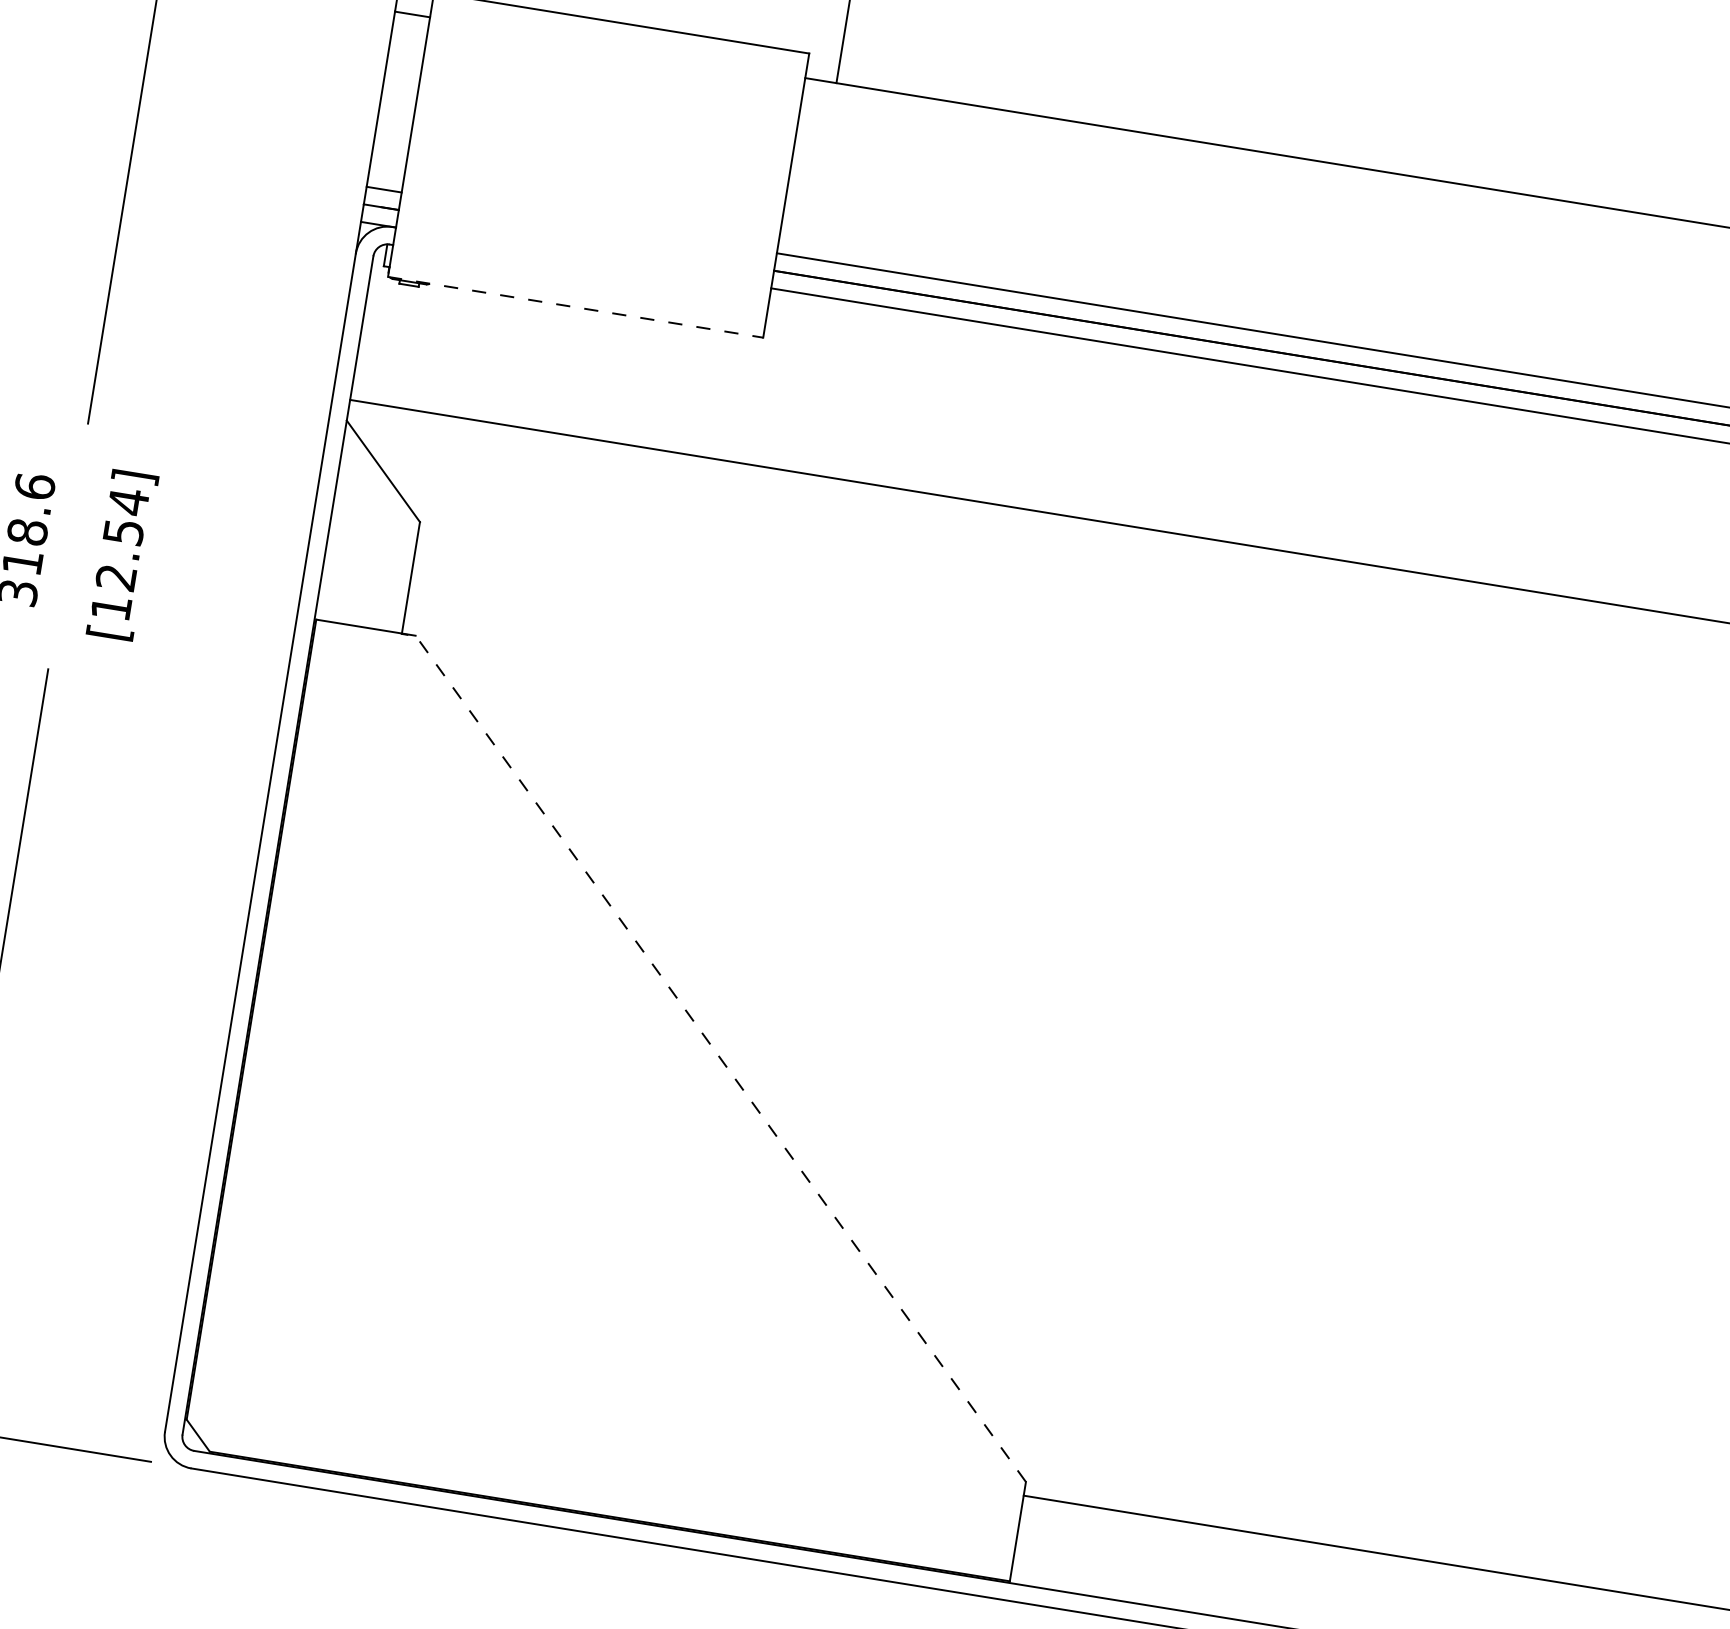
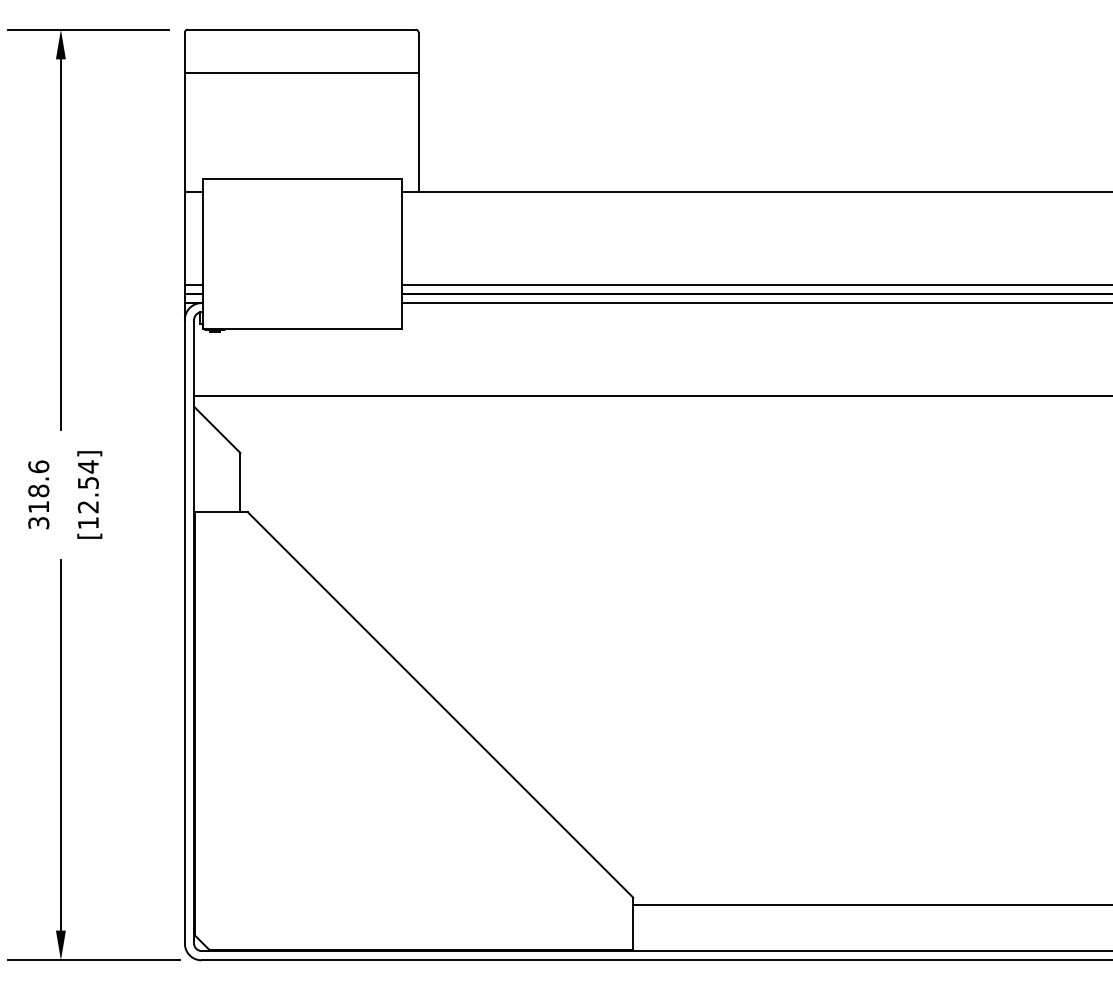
line: (576, 308) -> (303, 329), dashed -> solid
line: (721, 1058) -> (440, 704), dashed -> solid

